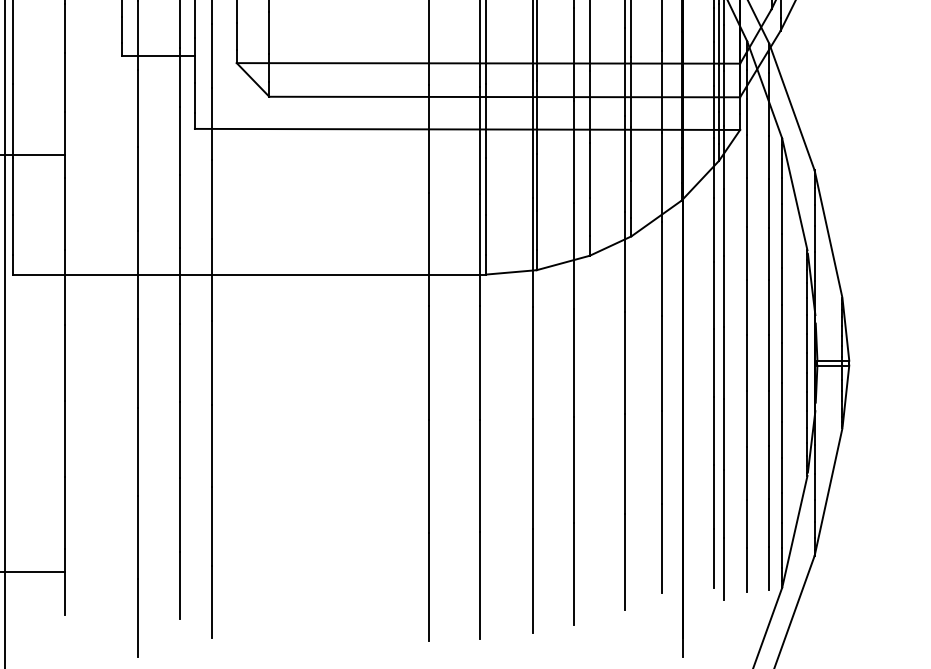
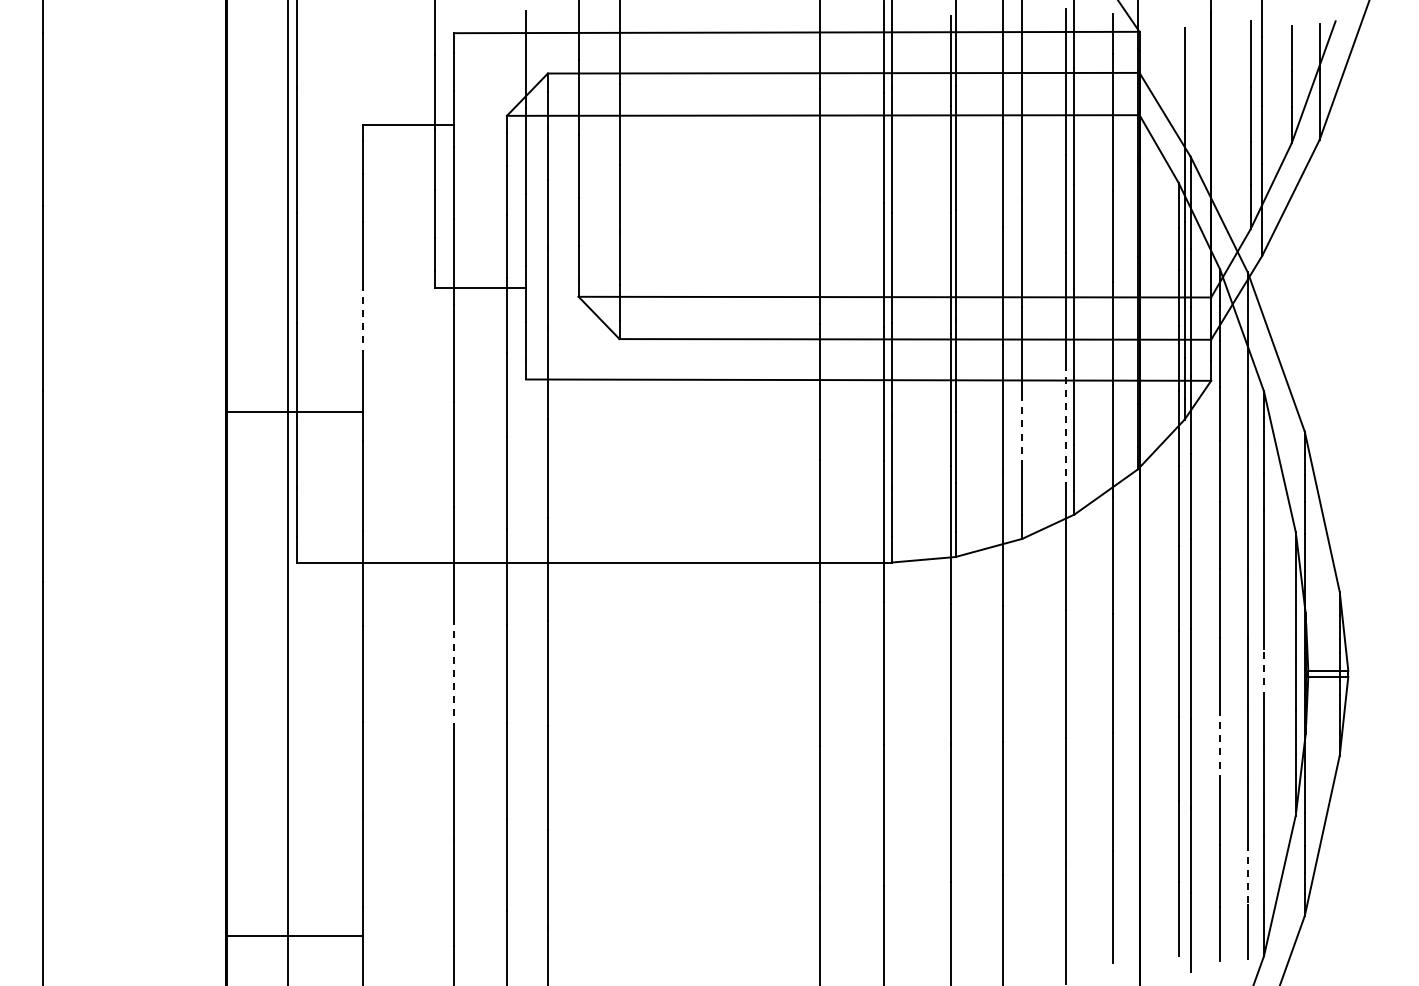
line: (64, 81) -> (362, 320), solid -> dashed
line: (625, 164) -> (1066, 424), solid -> dashed
line: (590, 170) -> (1022, 431), solid -> dashed
line: (781, 362) -> (1263, 673), solid -> dashed
line: (137, 363) -> (454, 674), solid -> dashed
line: (747, 419) -> (1220, 744), solid -> dashed
line: (769, 522) -> (1247, 874), solid -> dashed

